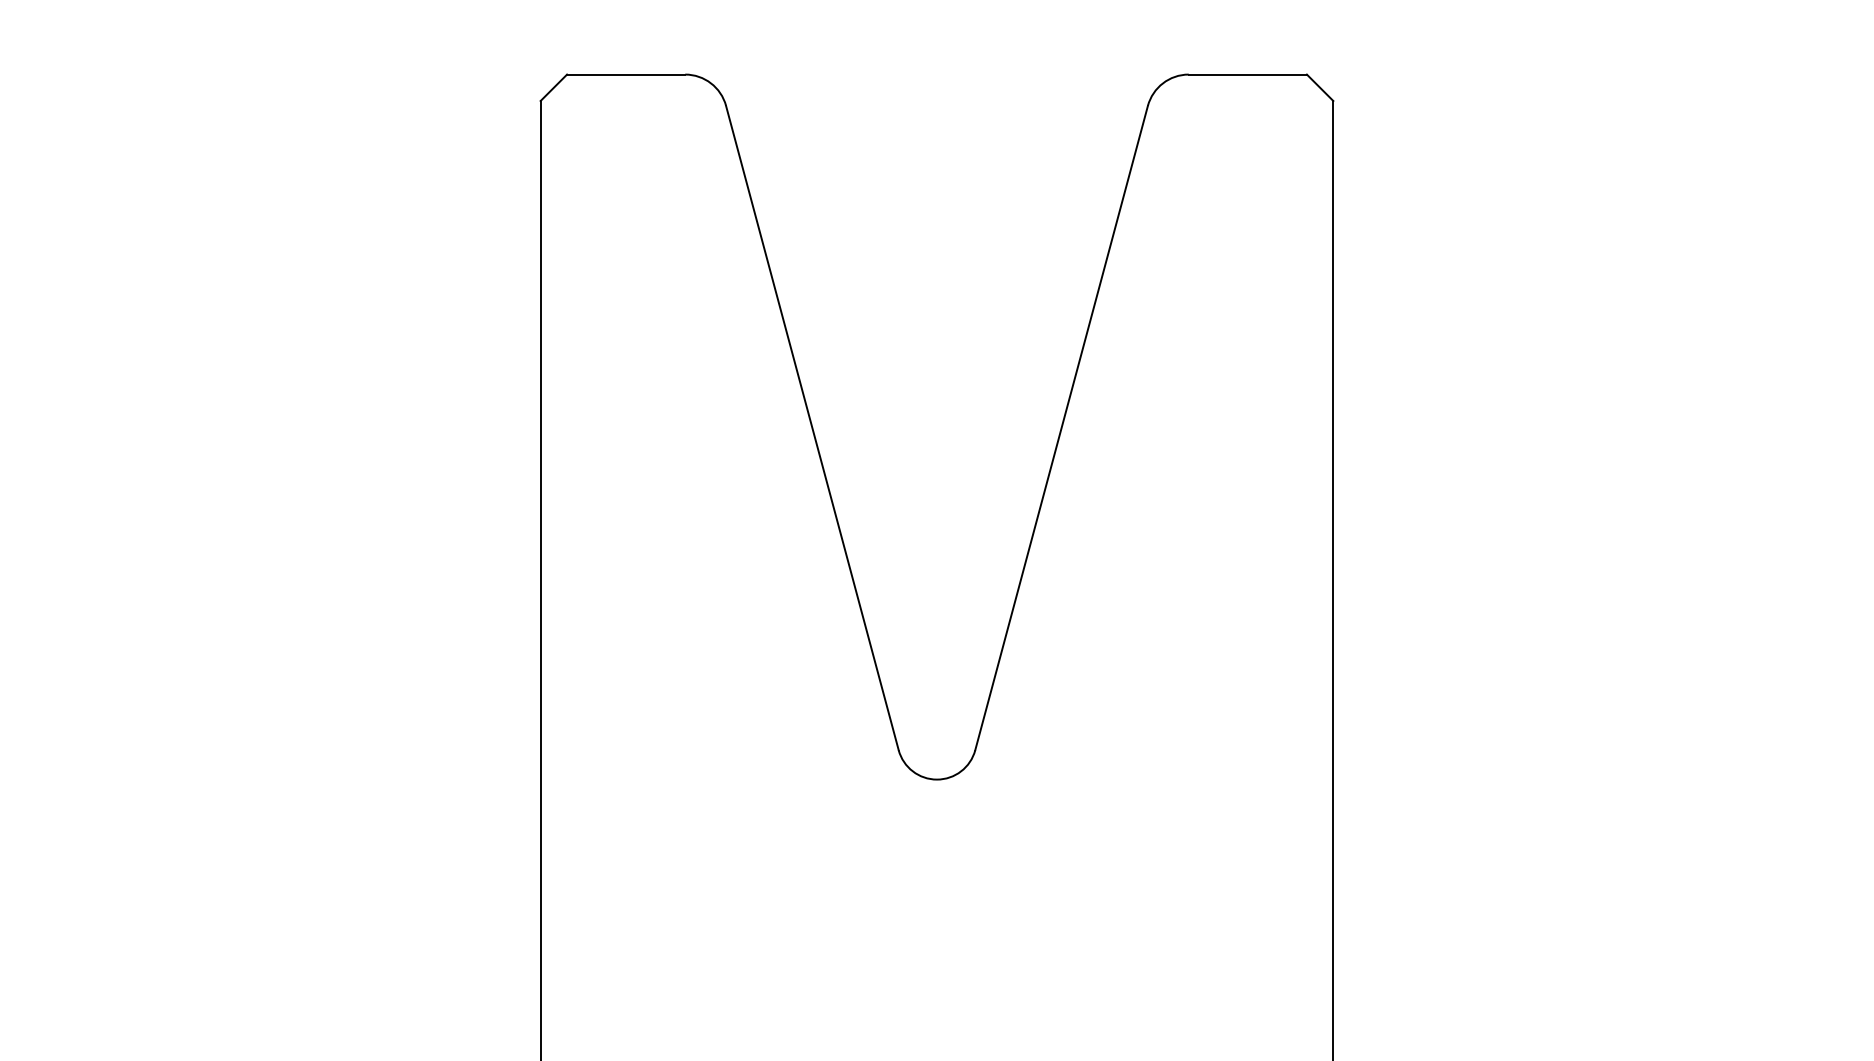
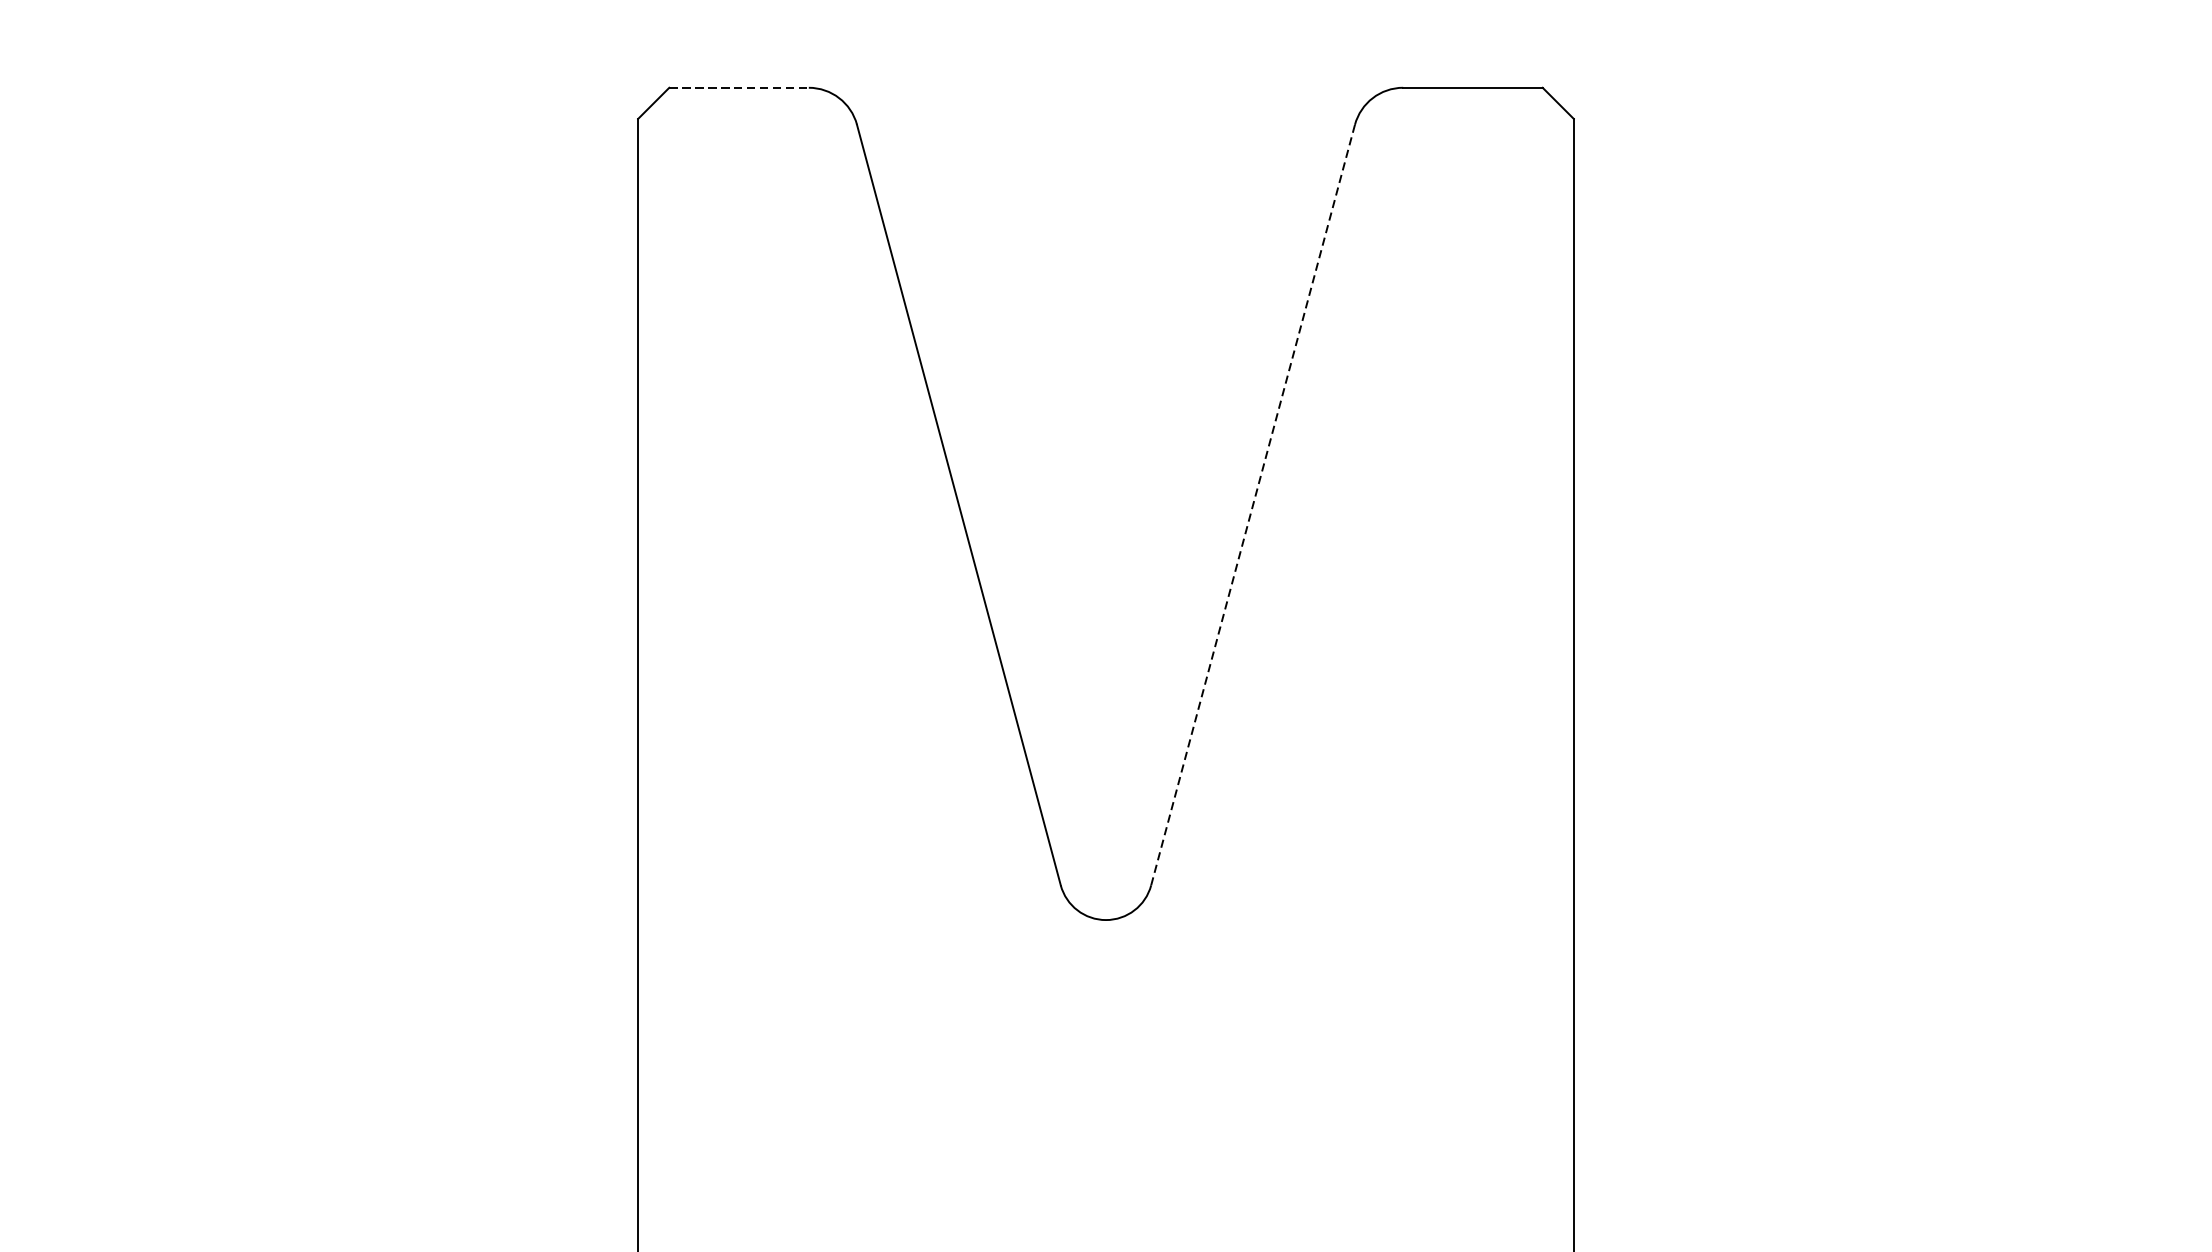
line: (626, 74) -> (739, 87), solid -> dashed
line: (1061, 428) -> (1252, 505), solid -> dashed

